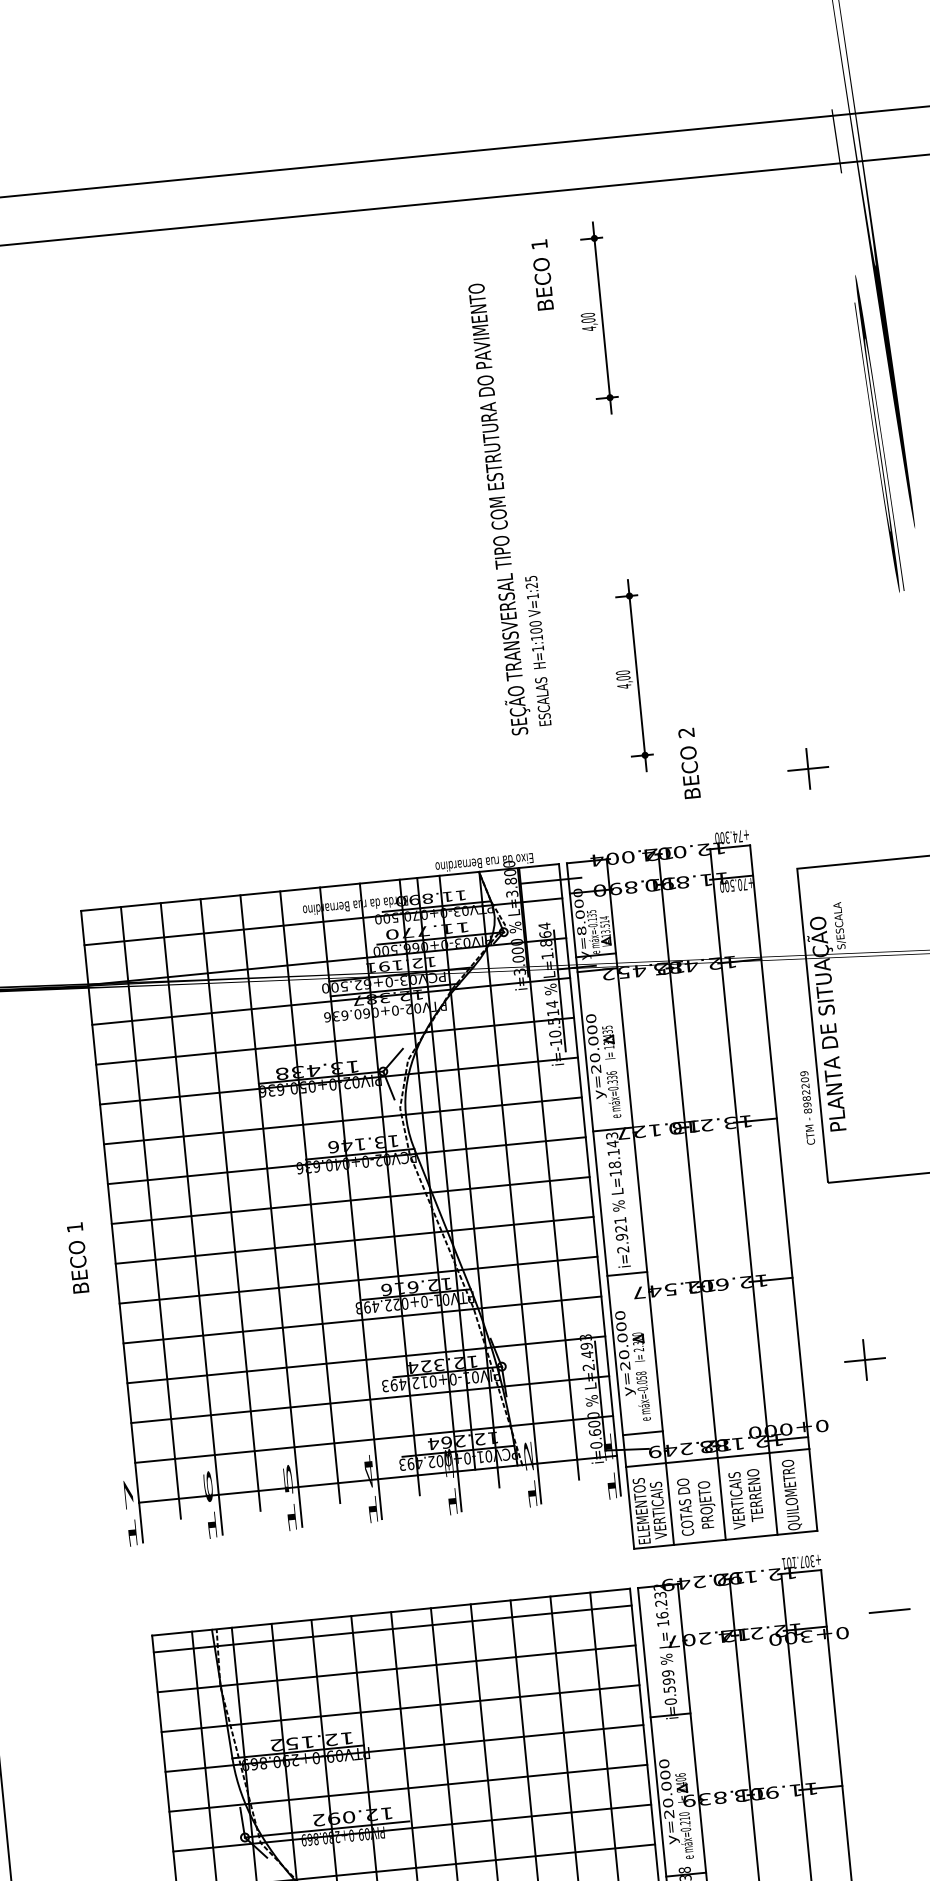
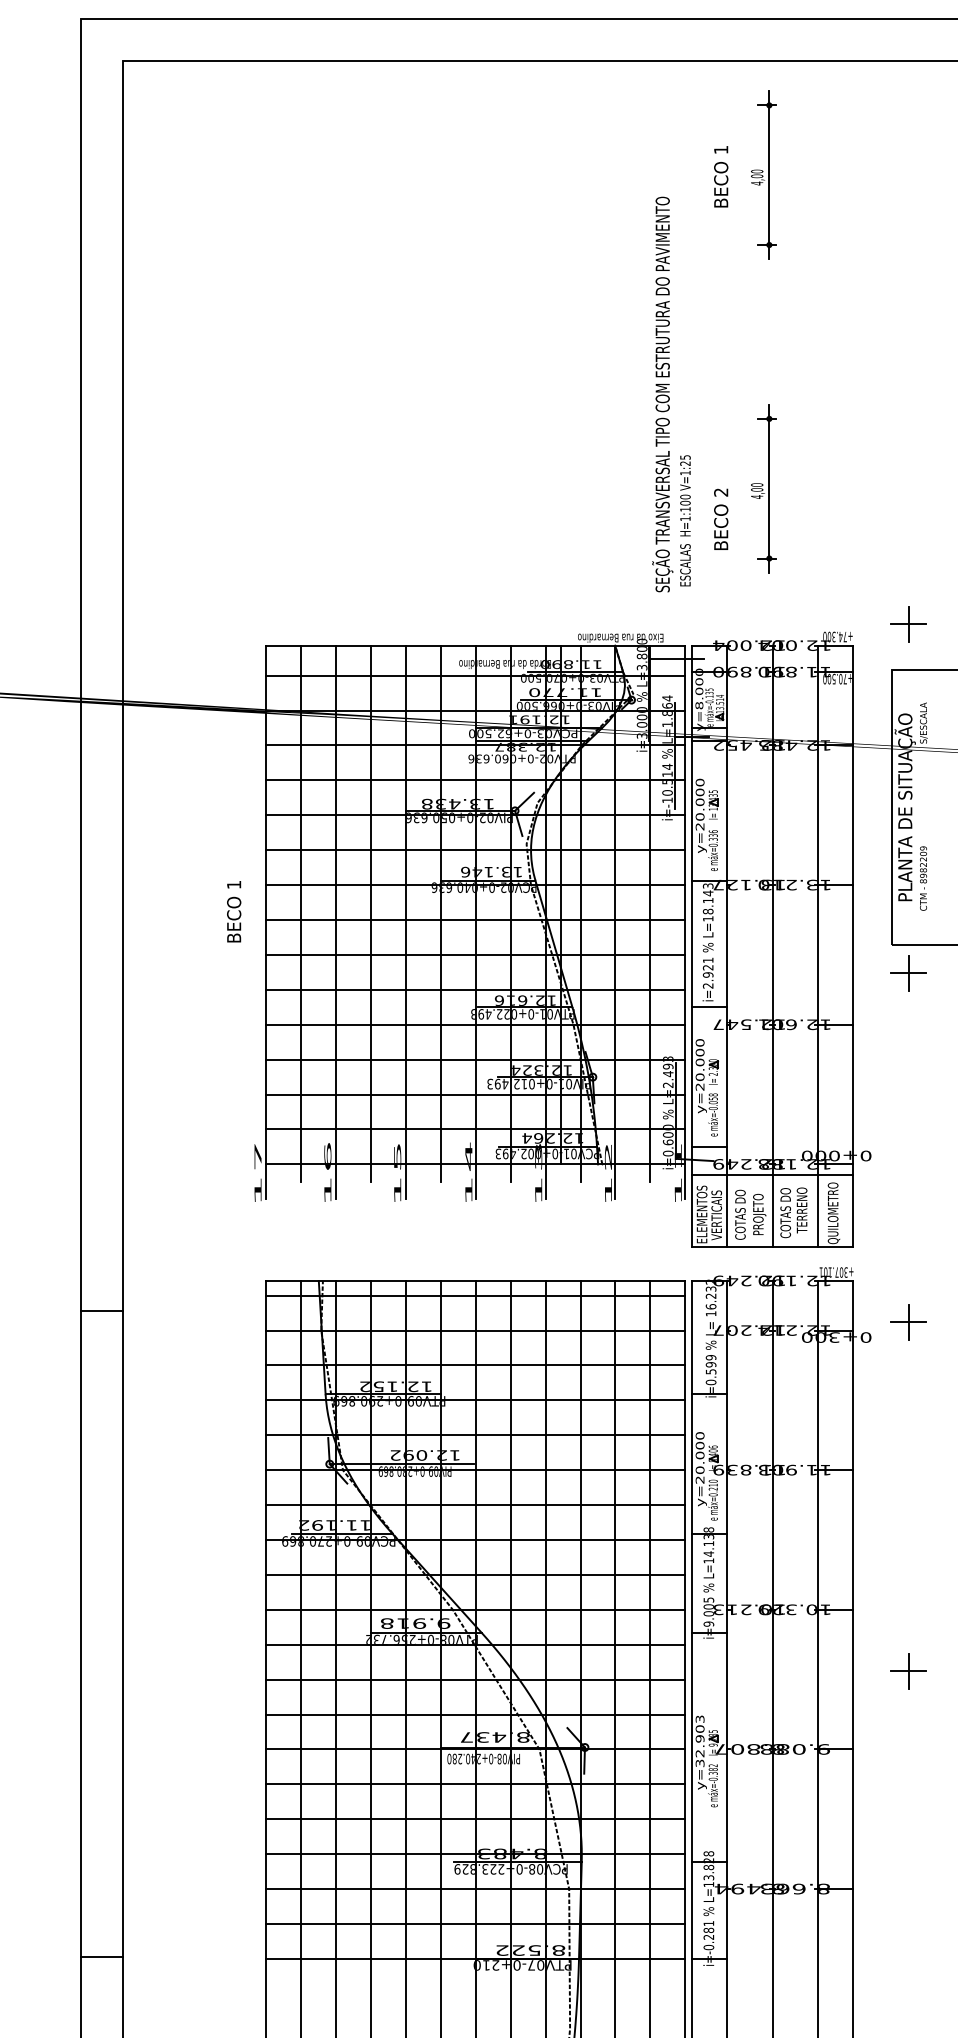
text: (542, 274) -> (721, 176), moved
text: (508, 508) -> (671, 394), moved
text: (689, 762) -> (721, 518), moved
part: (807, 769) -> (908, 624), moved
text: (807, 1107) -> (923, 878), moved
text: (78, 1257) -> (234, 911), moved
part: (864, 1360) -> (908, 973), moved
text: (736, 1500) -> (785, 1213), VERTICAIS -> COTAS DO
line: (889, 1610) -> (908, 1321), added

